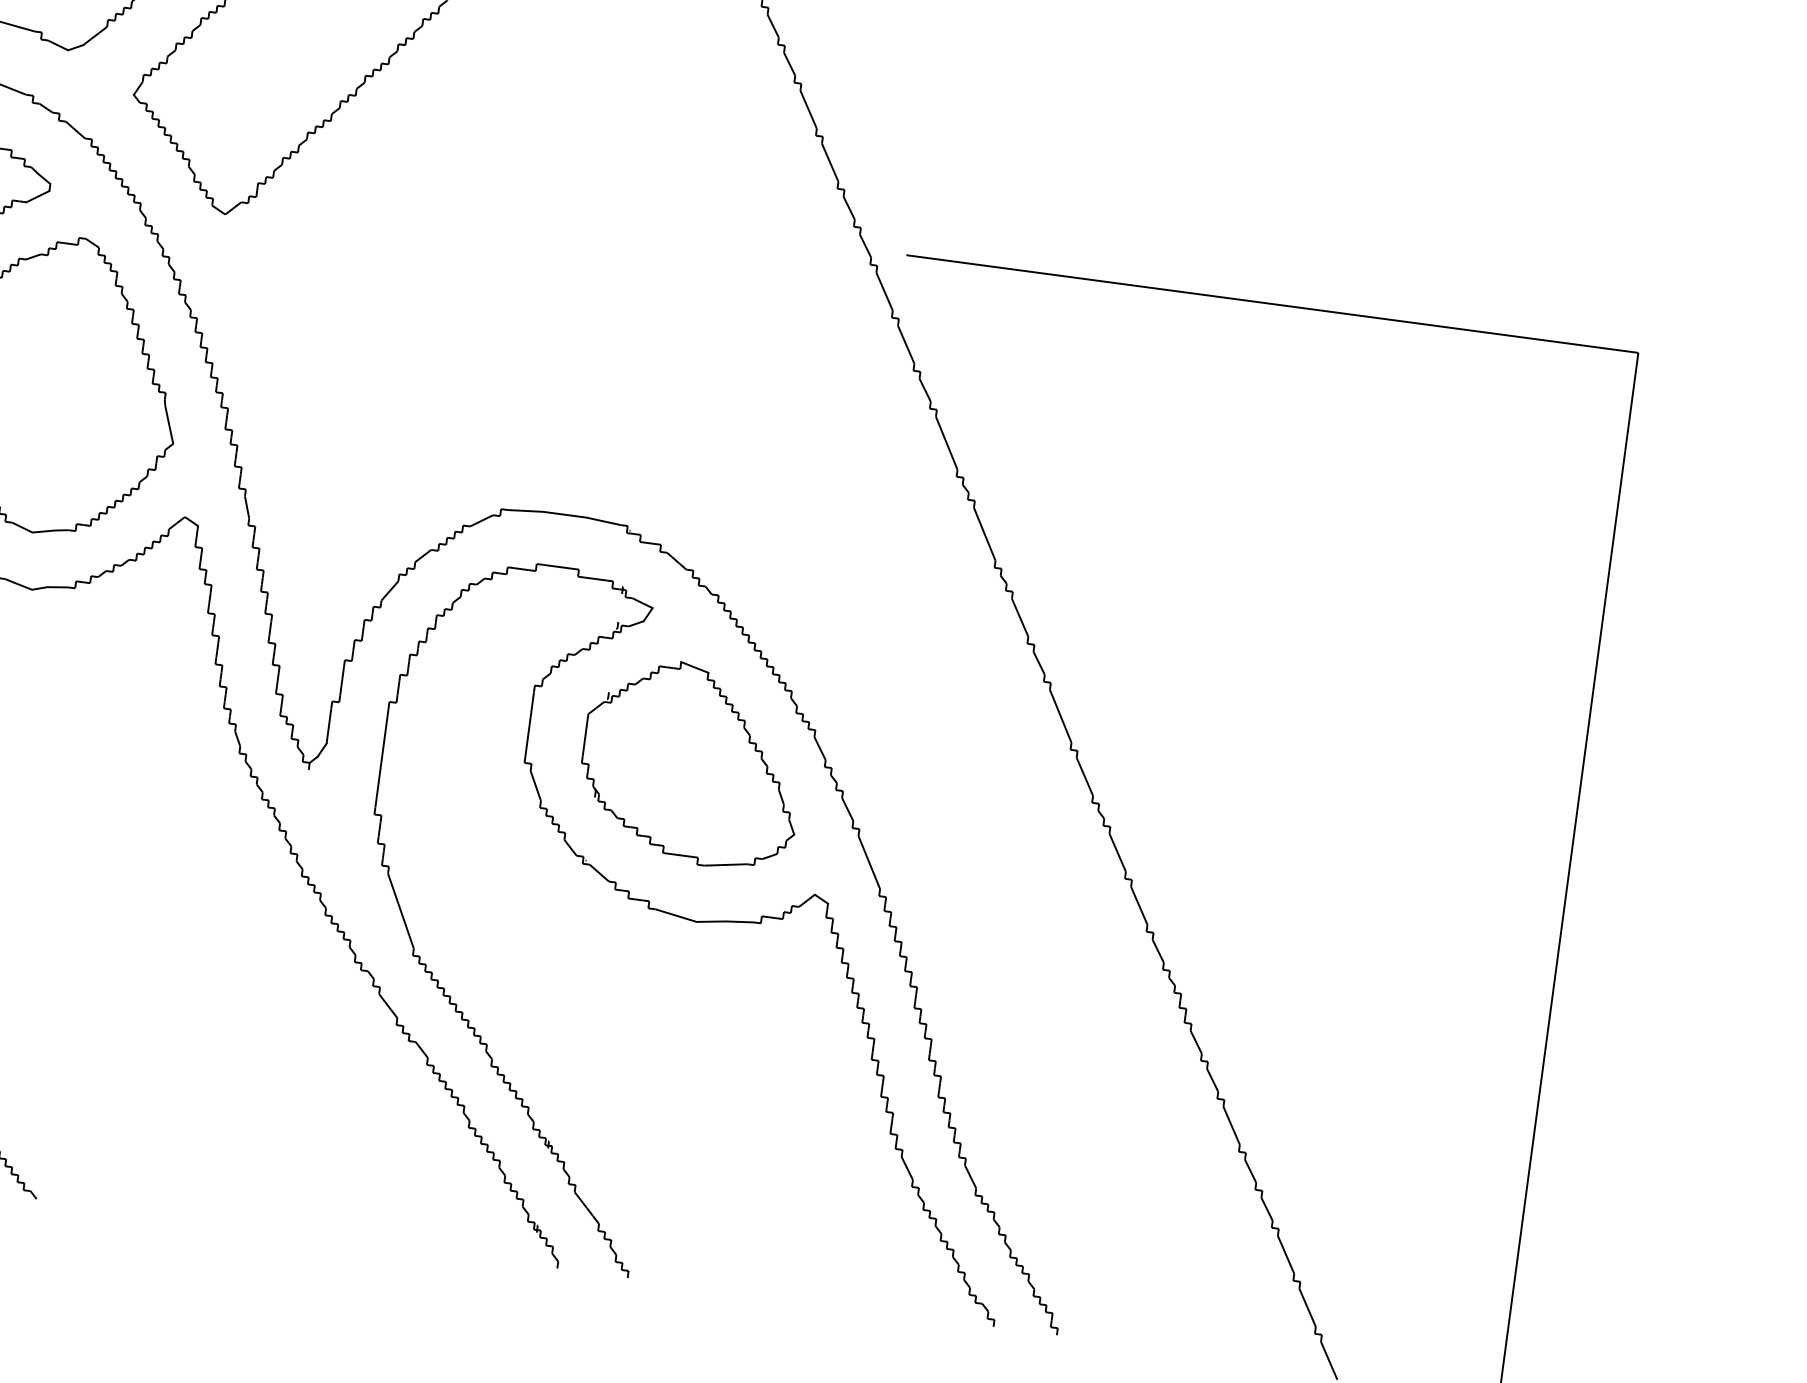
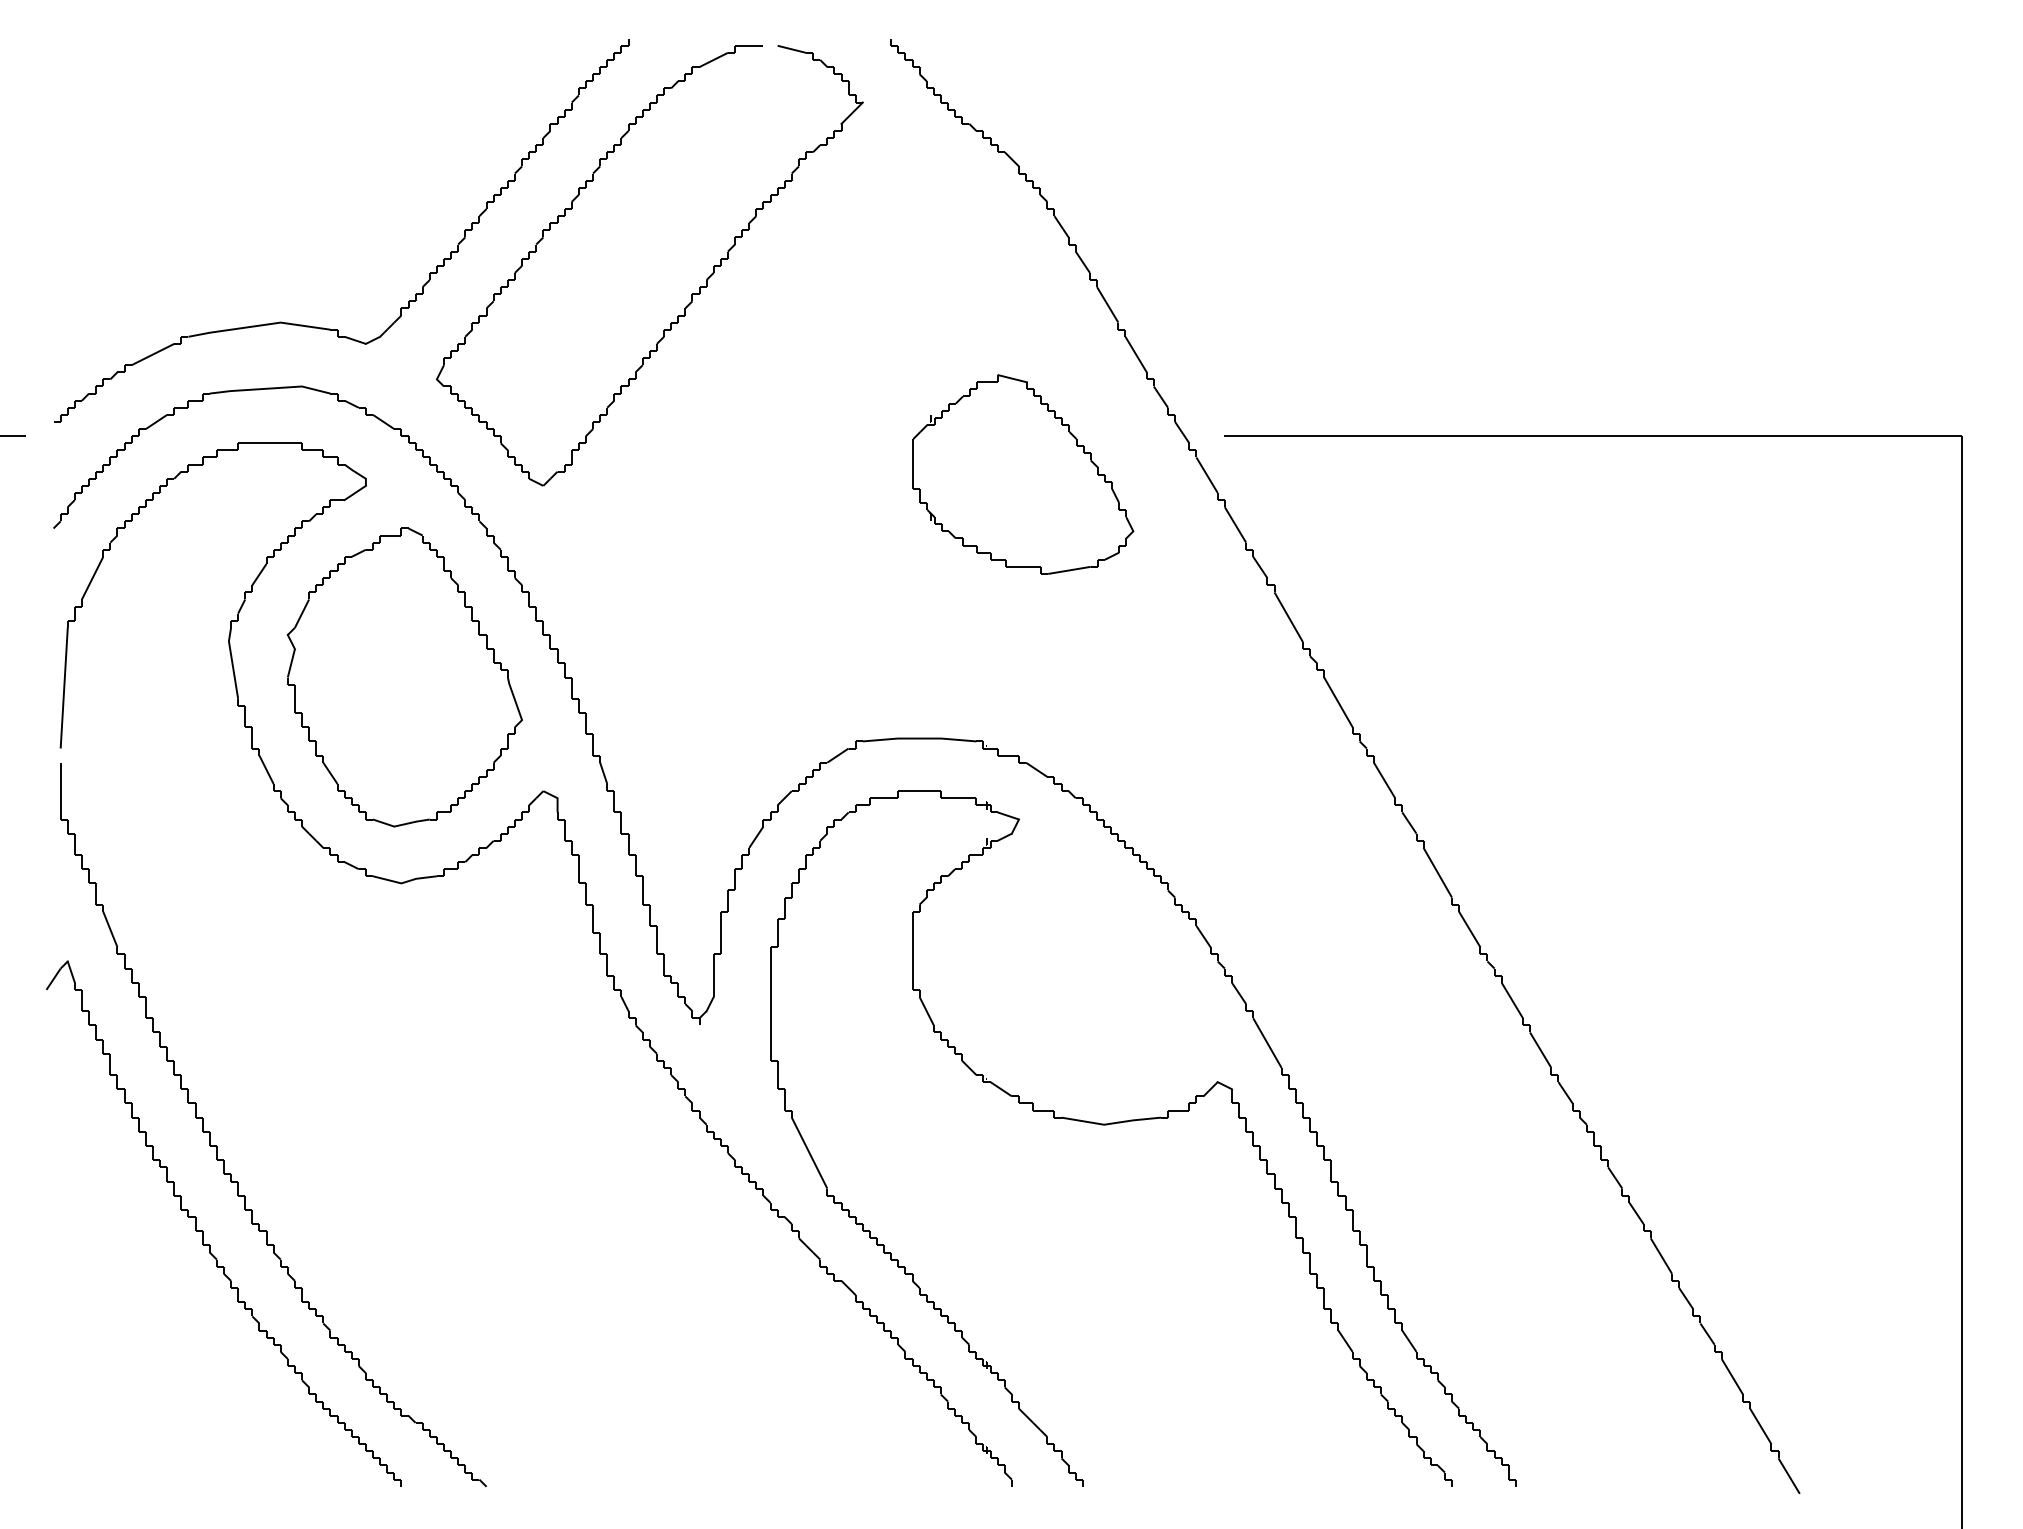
part: (692, 763) -> (1023, 474), moved

